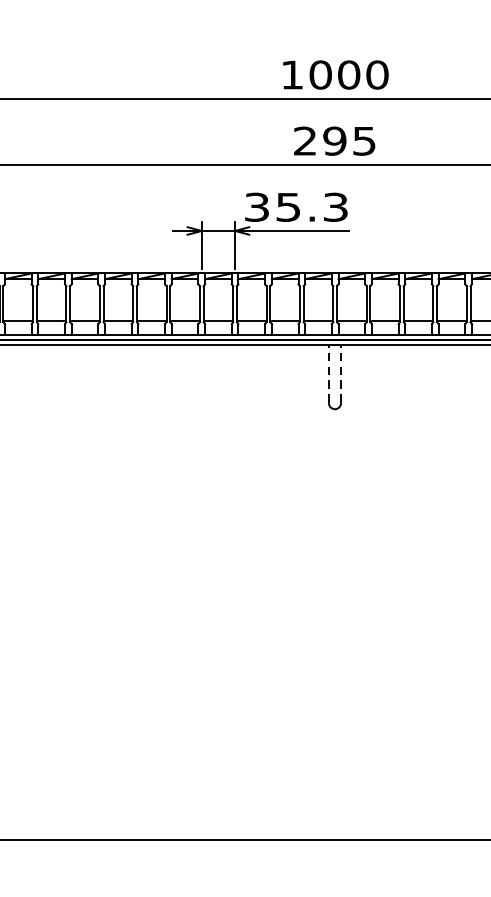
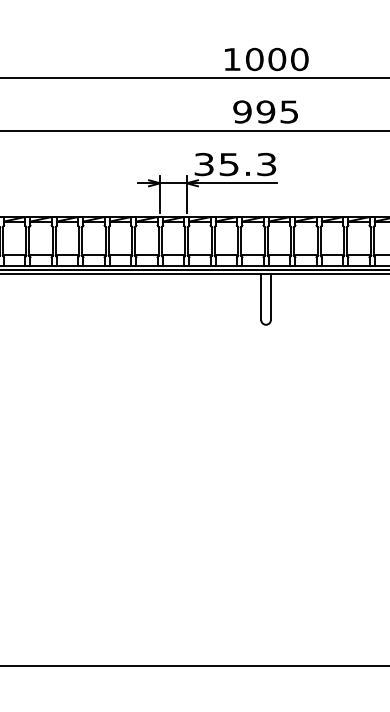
text: (305, 140) -> (242, 111), 295 -> 995
line: (329, 374) -> (261, 297), dashed -> solid
line: (340, 374) -> (270, 297), dashed -> solid

